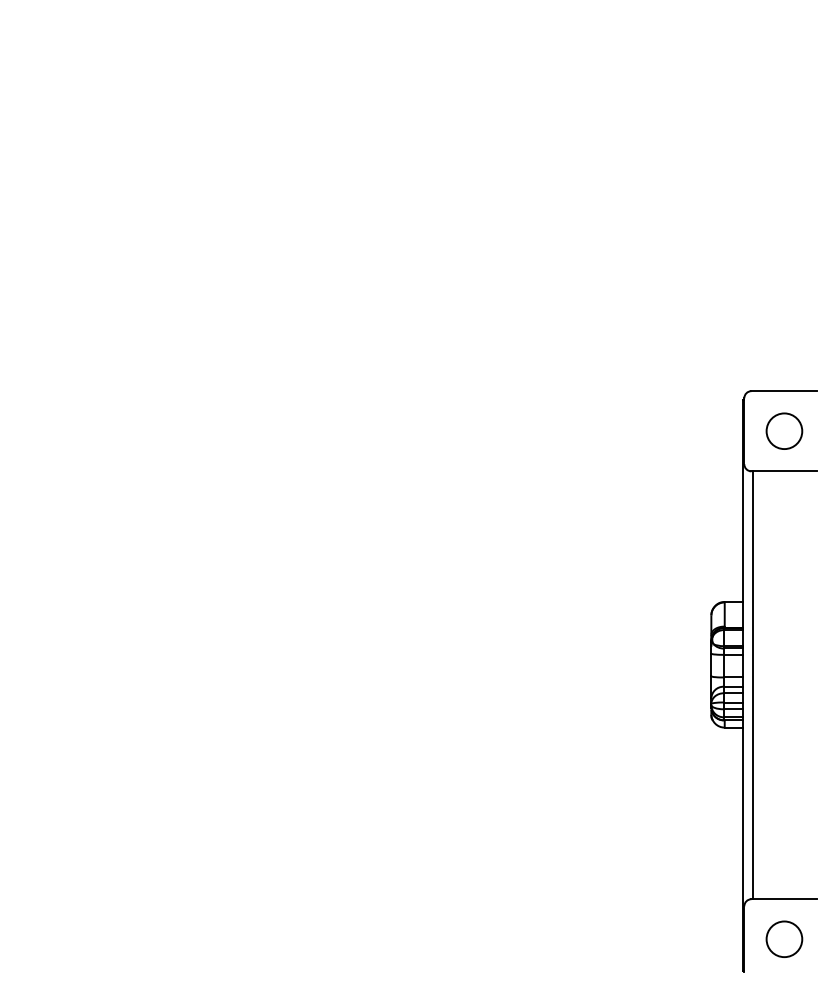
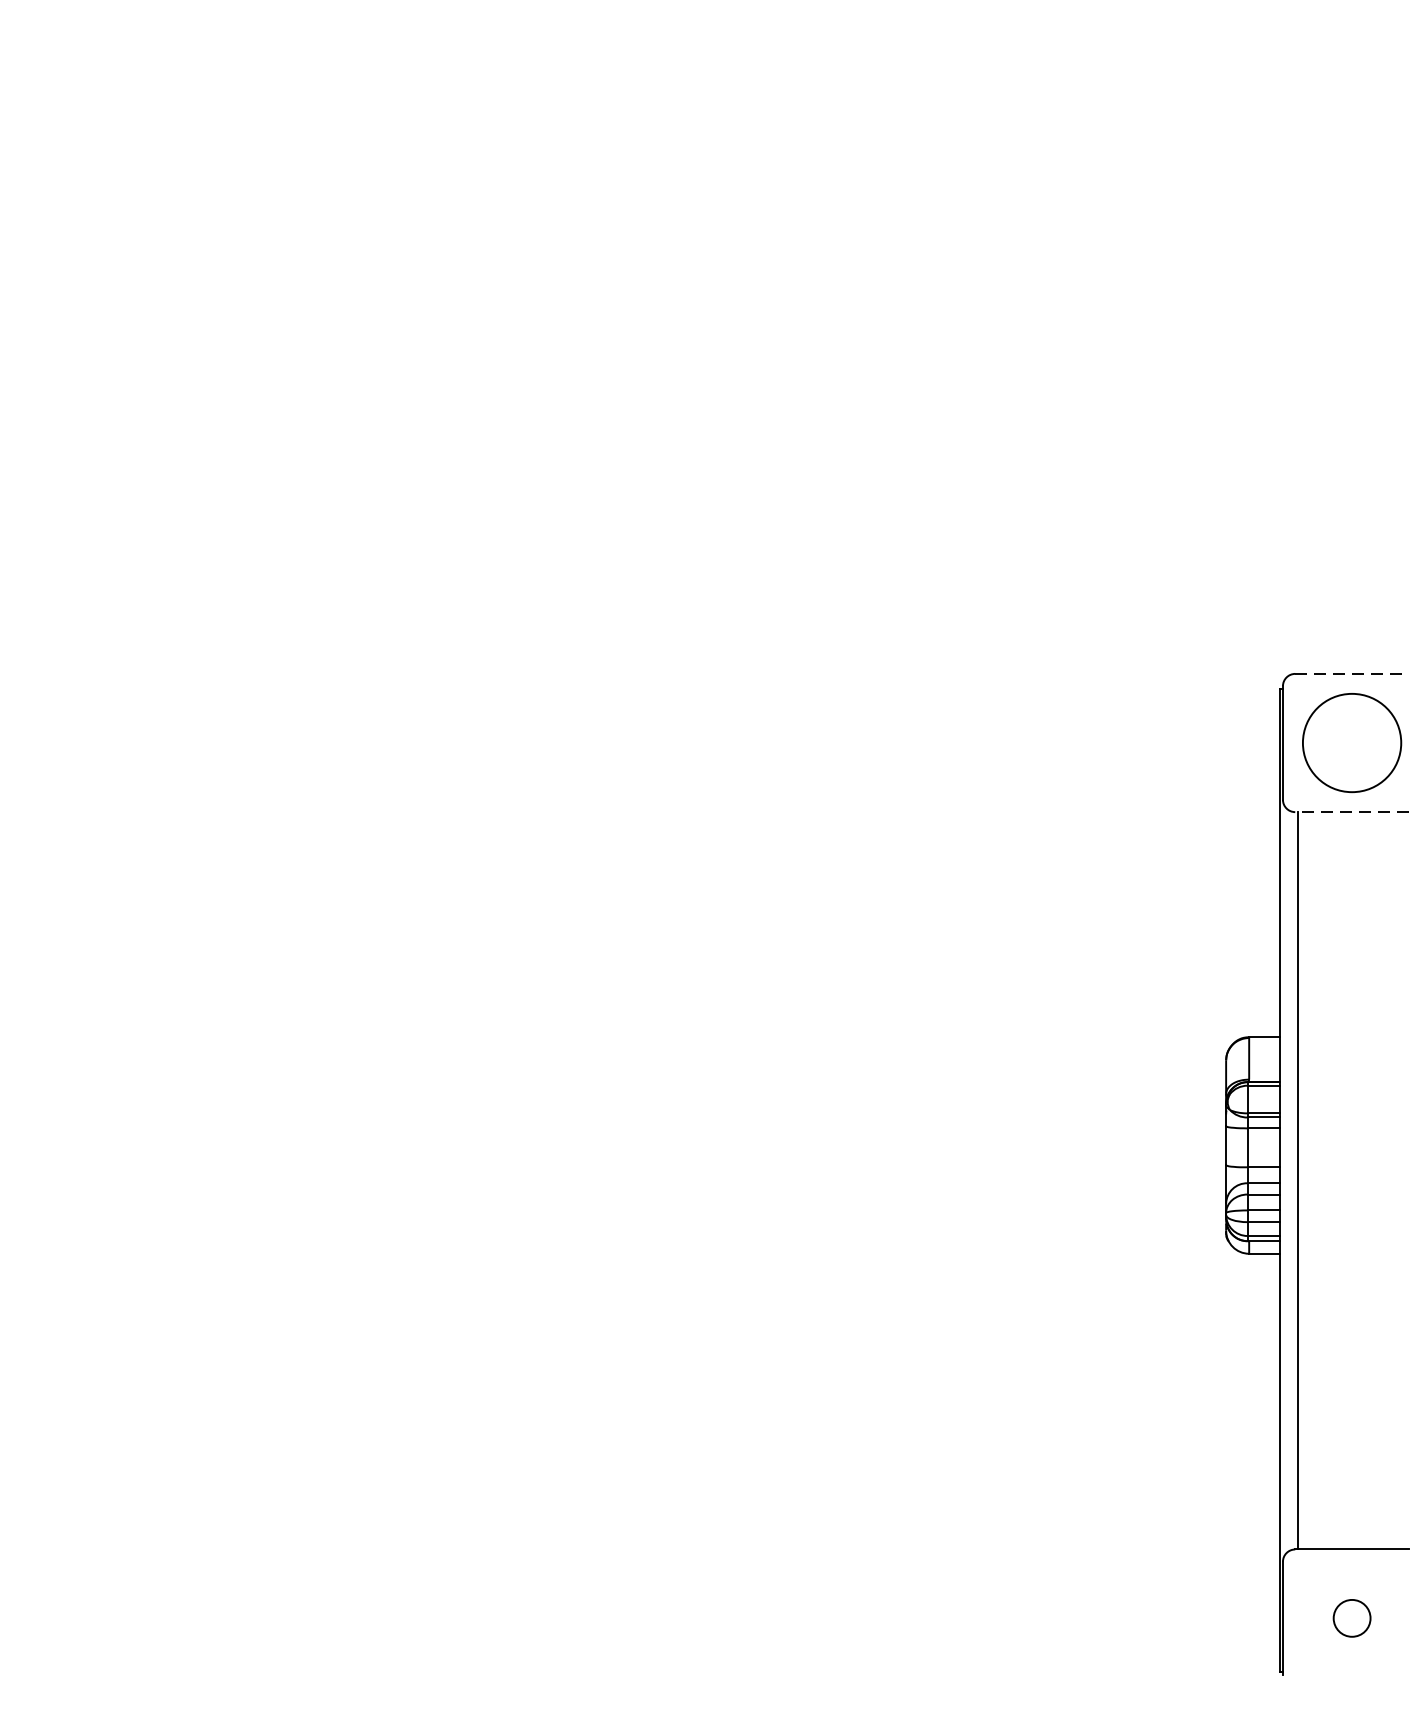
line: (784, 391) -> (1352, 674), solid -> dashed
circle: (784, 431) -> (1352, 743), size x1.6
line: (784, 471) -> (1352, 812), solid -> dashed
circle: (784, 938) -> (1352, 1617), size x0.6

